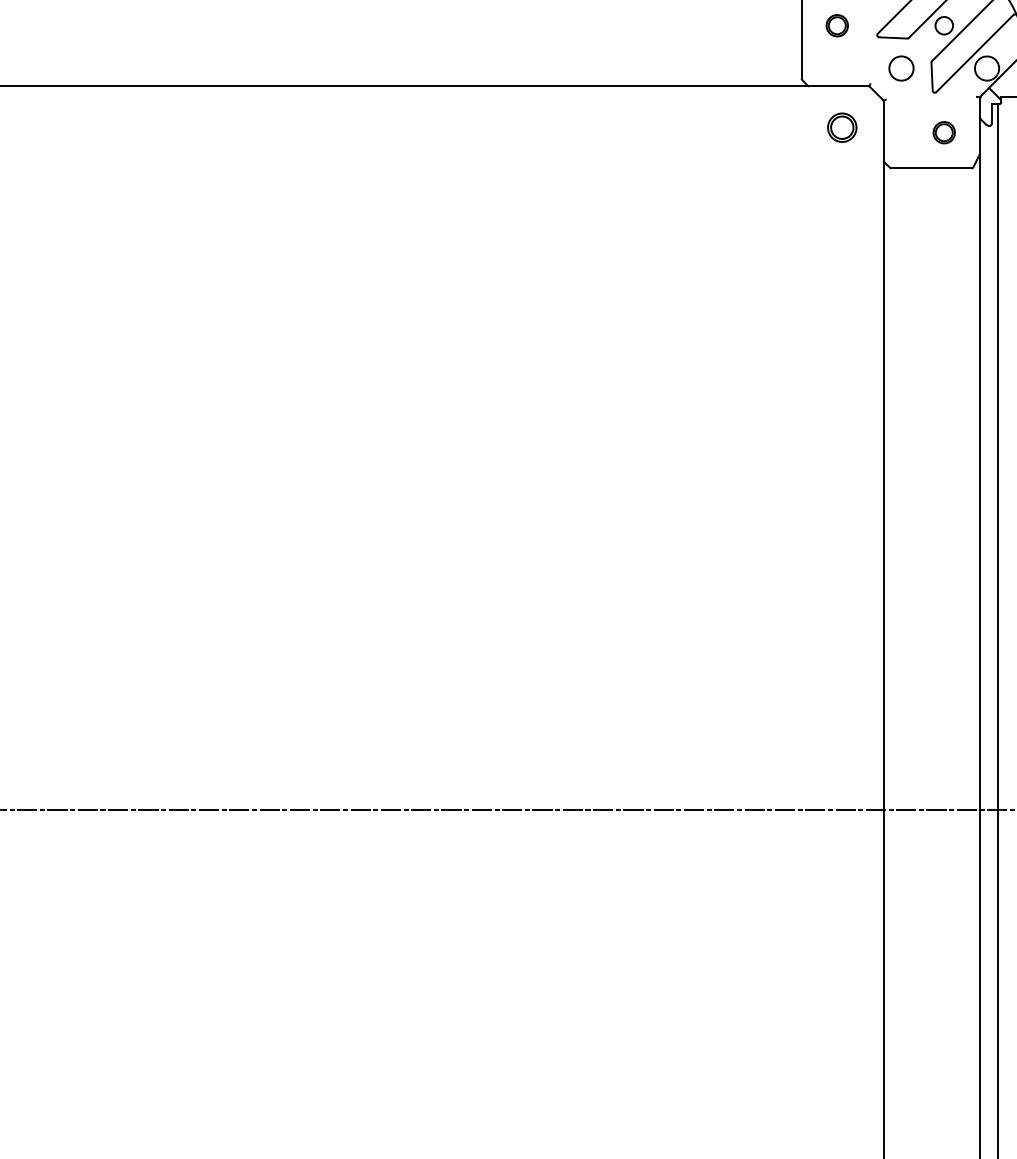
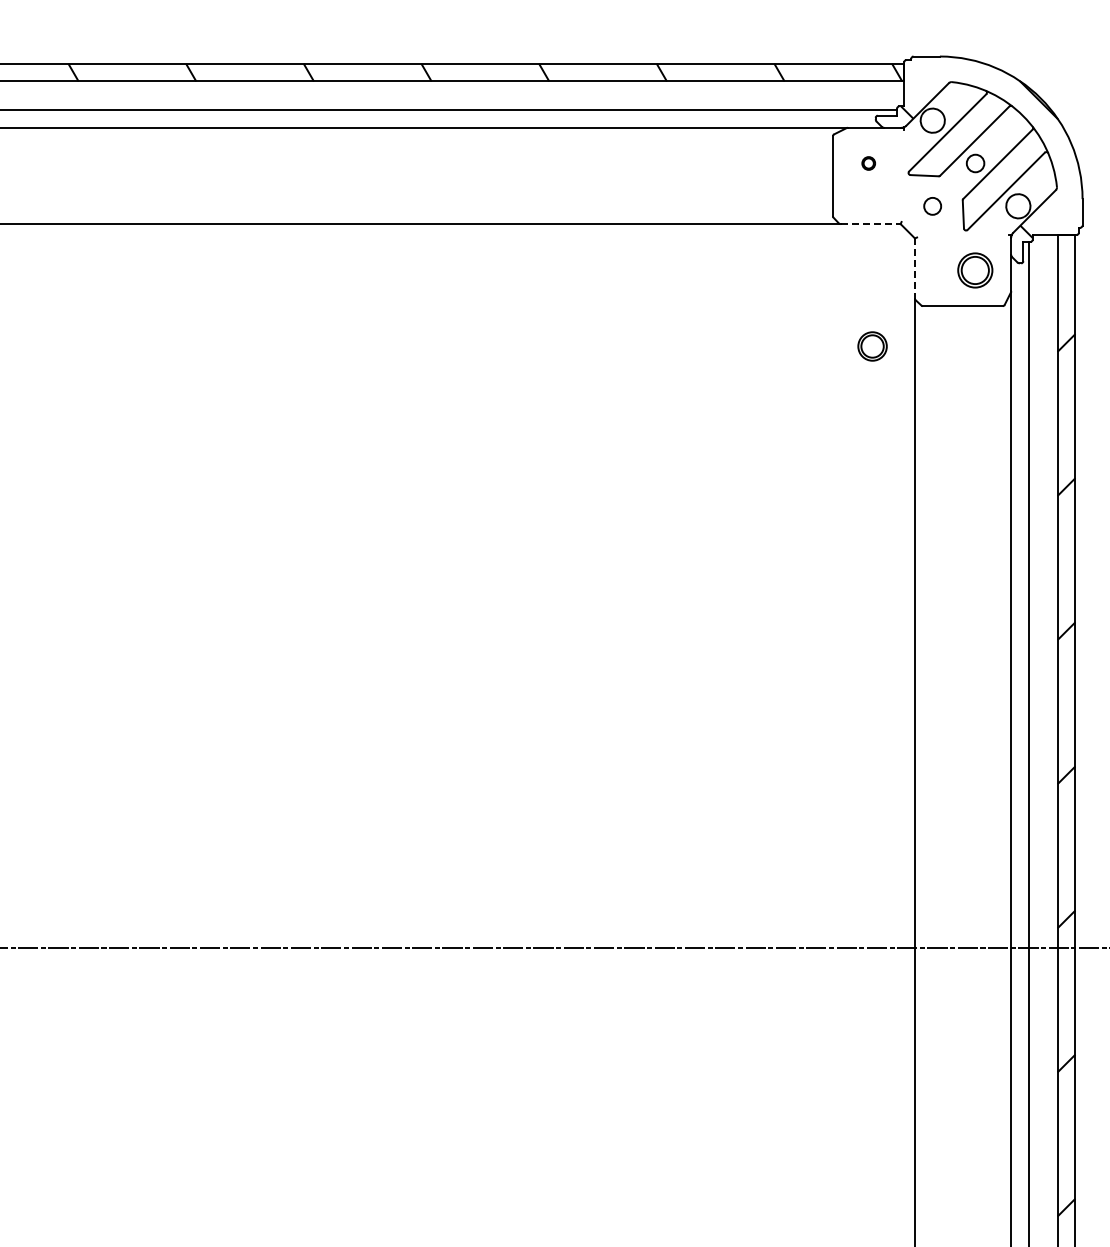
part: (837, 25) -> (868, 163), size x0.6
circle: (901, 68) -> (932, 206), size x0.7
line: (840, 86) -> (871, 224), solid -> dashed
part: (842, 127) -> (872, 346), moved
line: (883, 130) -> (914, 268), solid -> dashed
part: (944, 132) -> (975, 270), size x1.6

